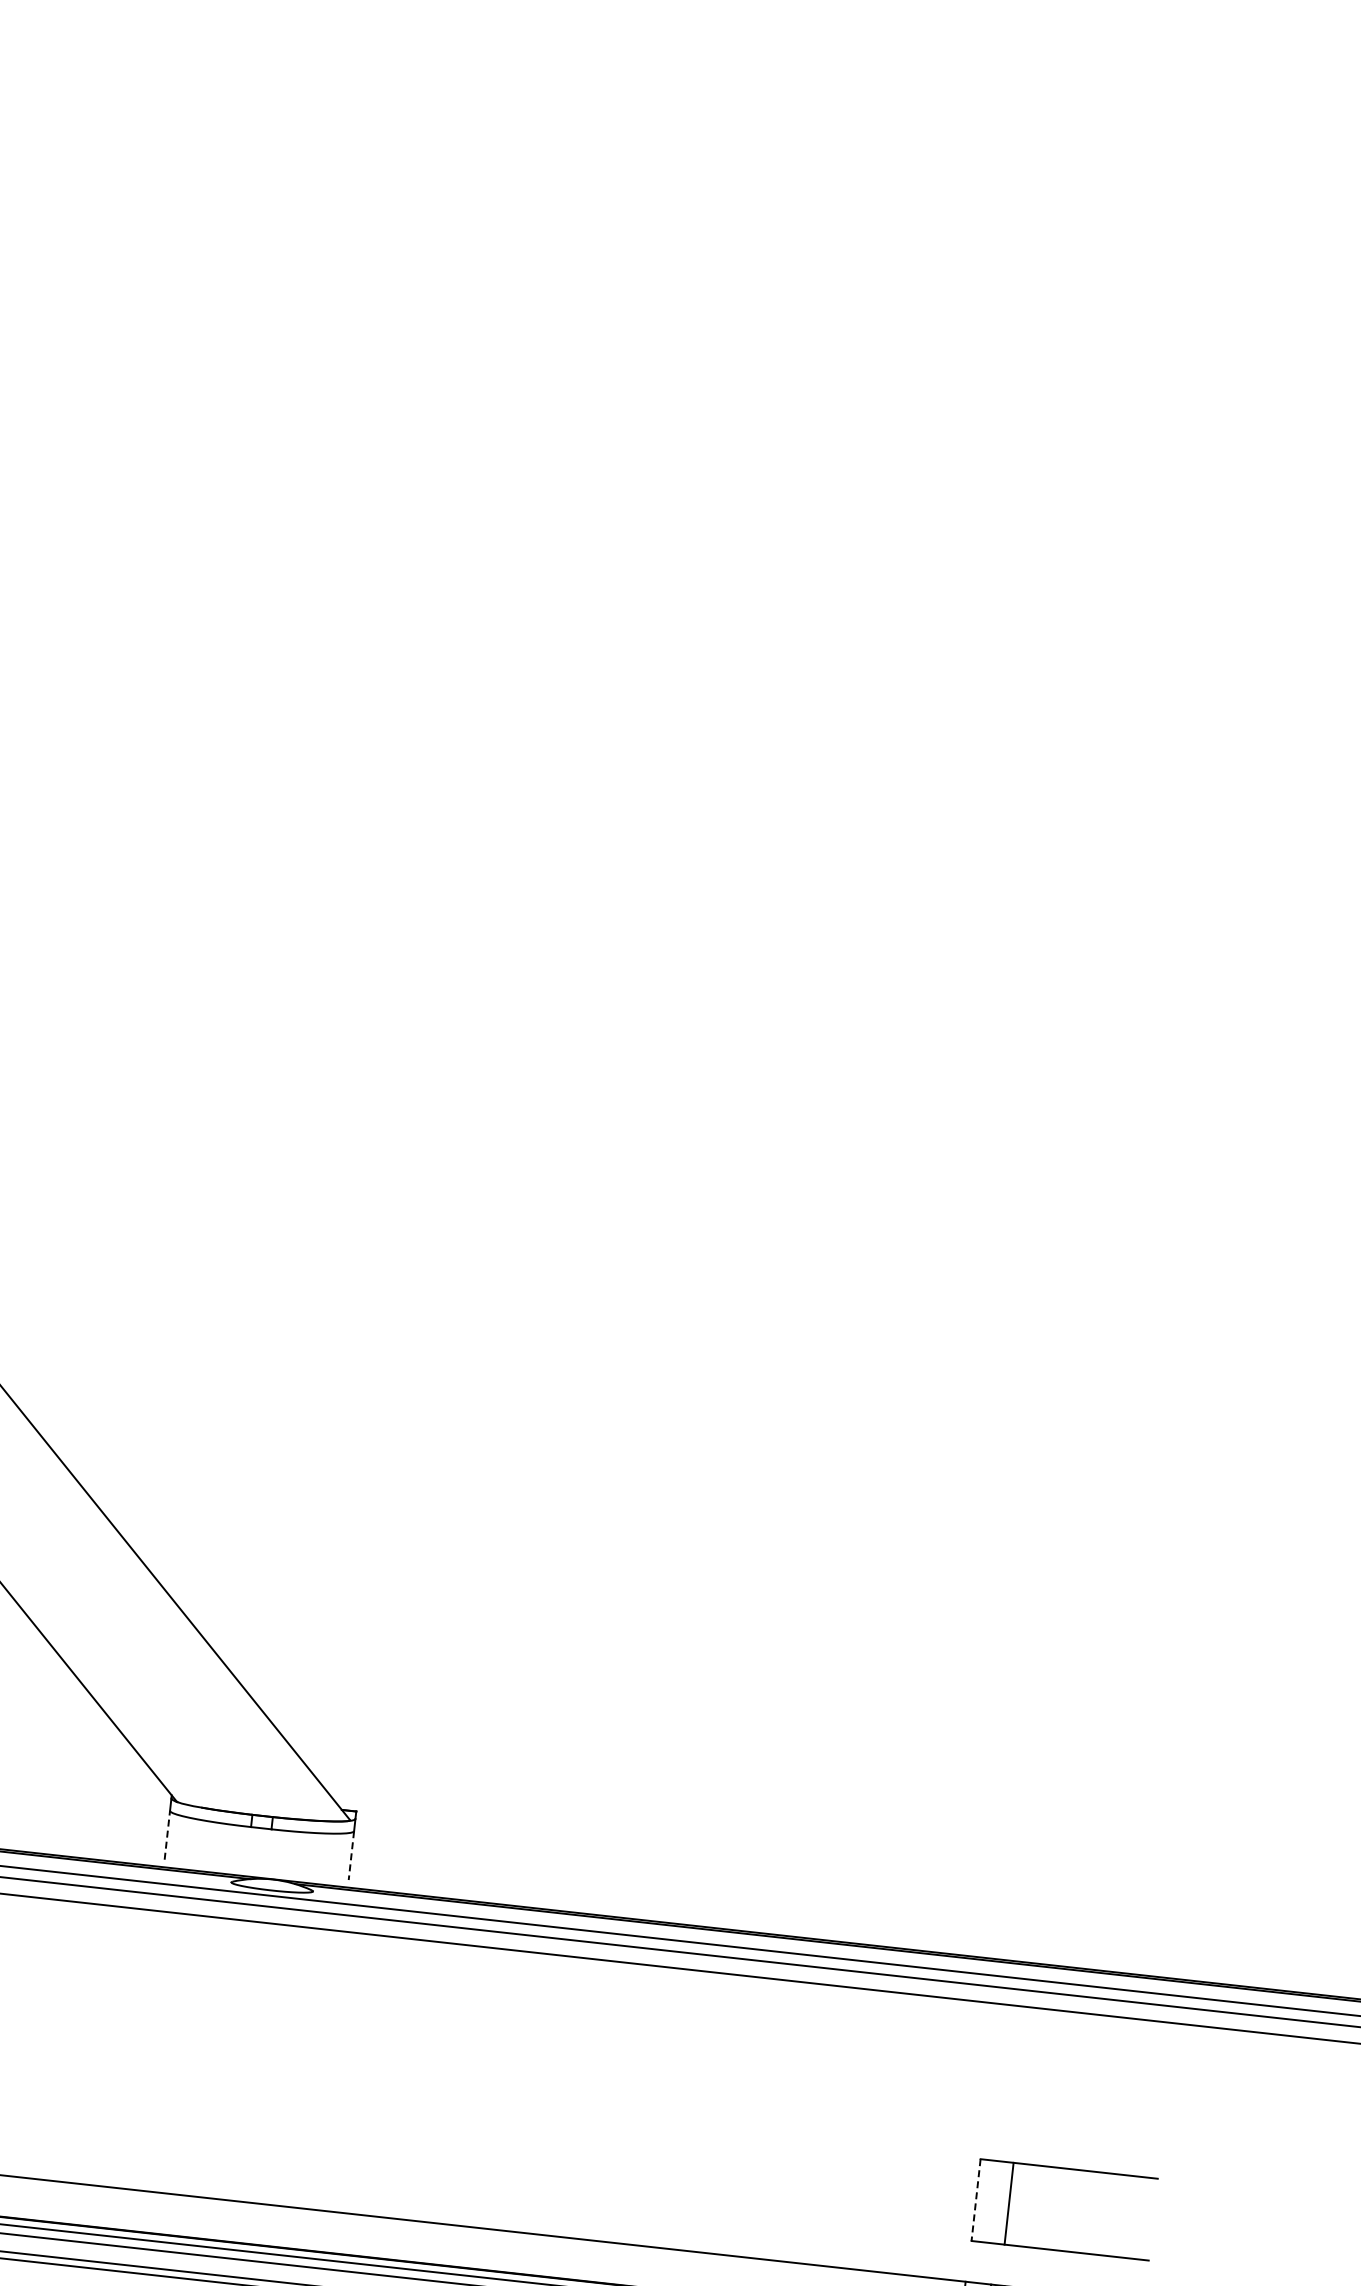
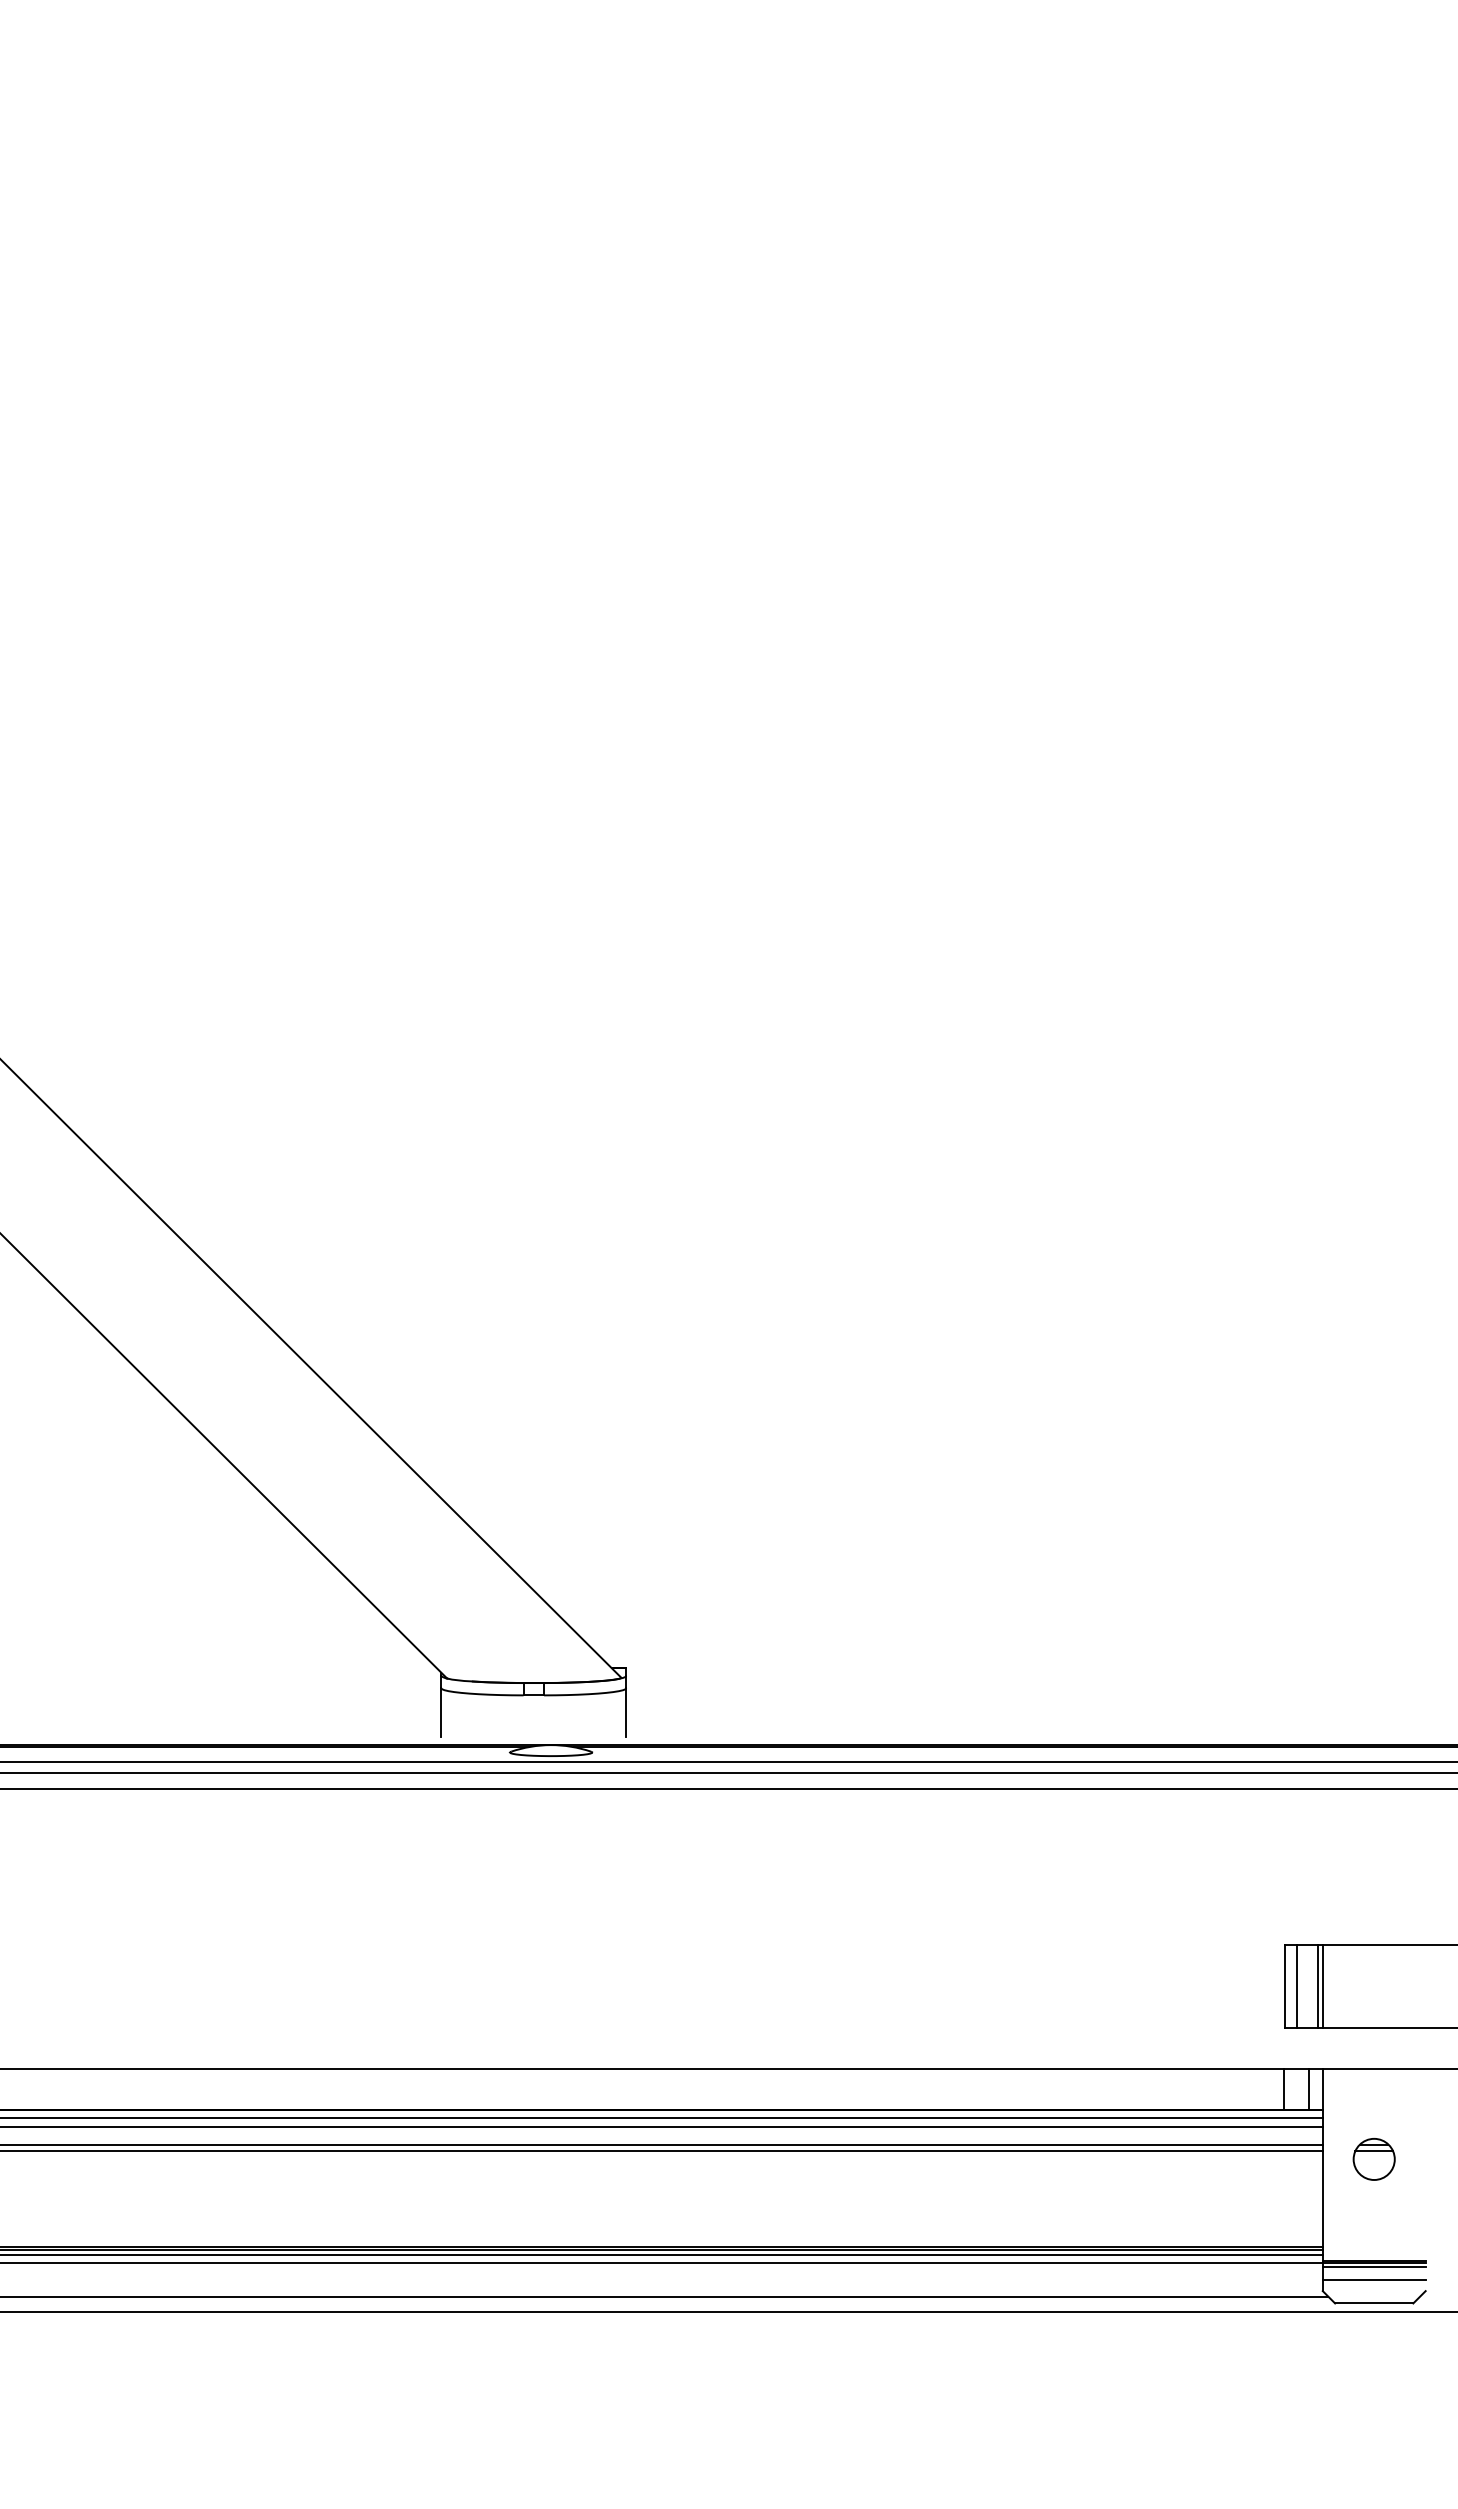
line: (167, 1835) -> (441, 1712), dashed -> solid
line: (351, 1855) -> (626, 1712), dashed -> solid
line: (976, 2201) -> (1285, 1987), dashed -> solid
line: (987, 2201) -> (1296, 1986), added
line: (1013, 2204) -> (1322, 1986), added

